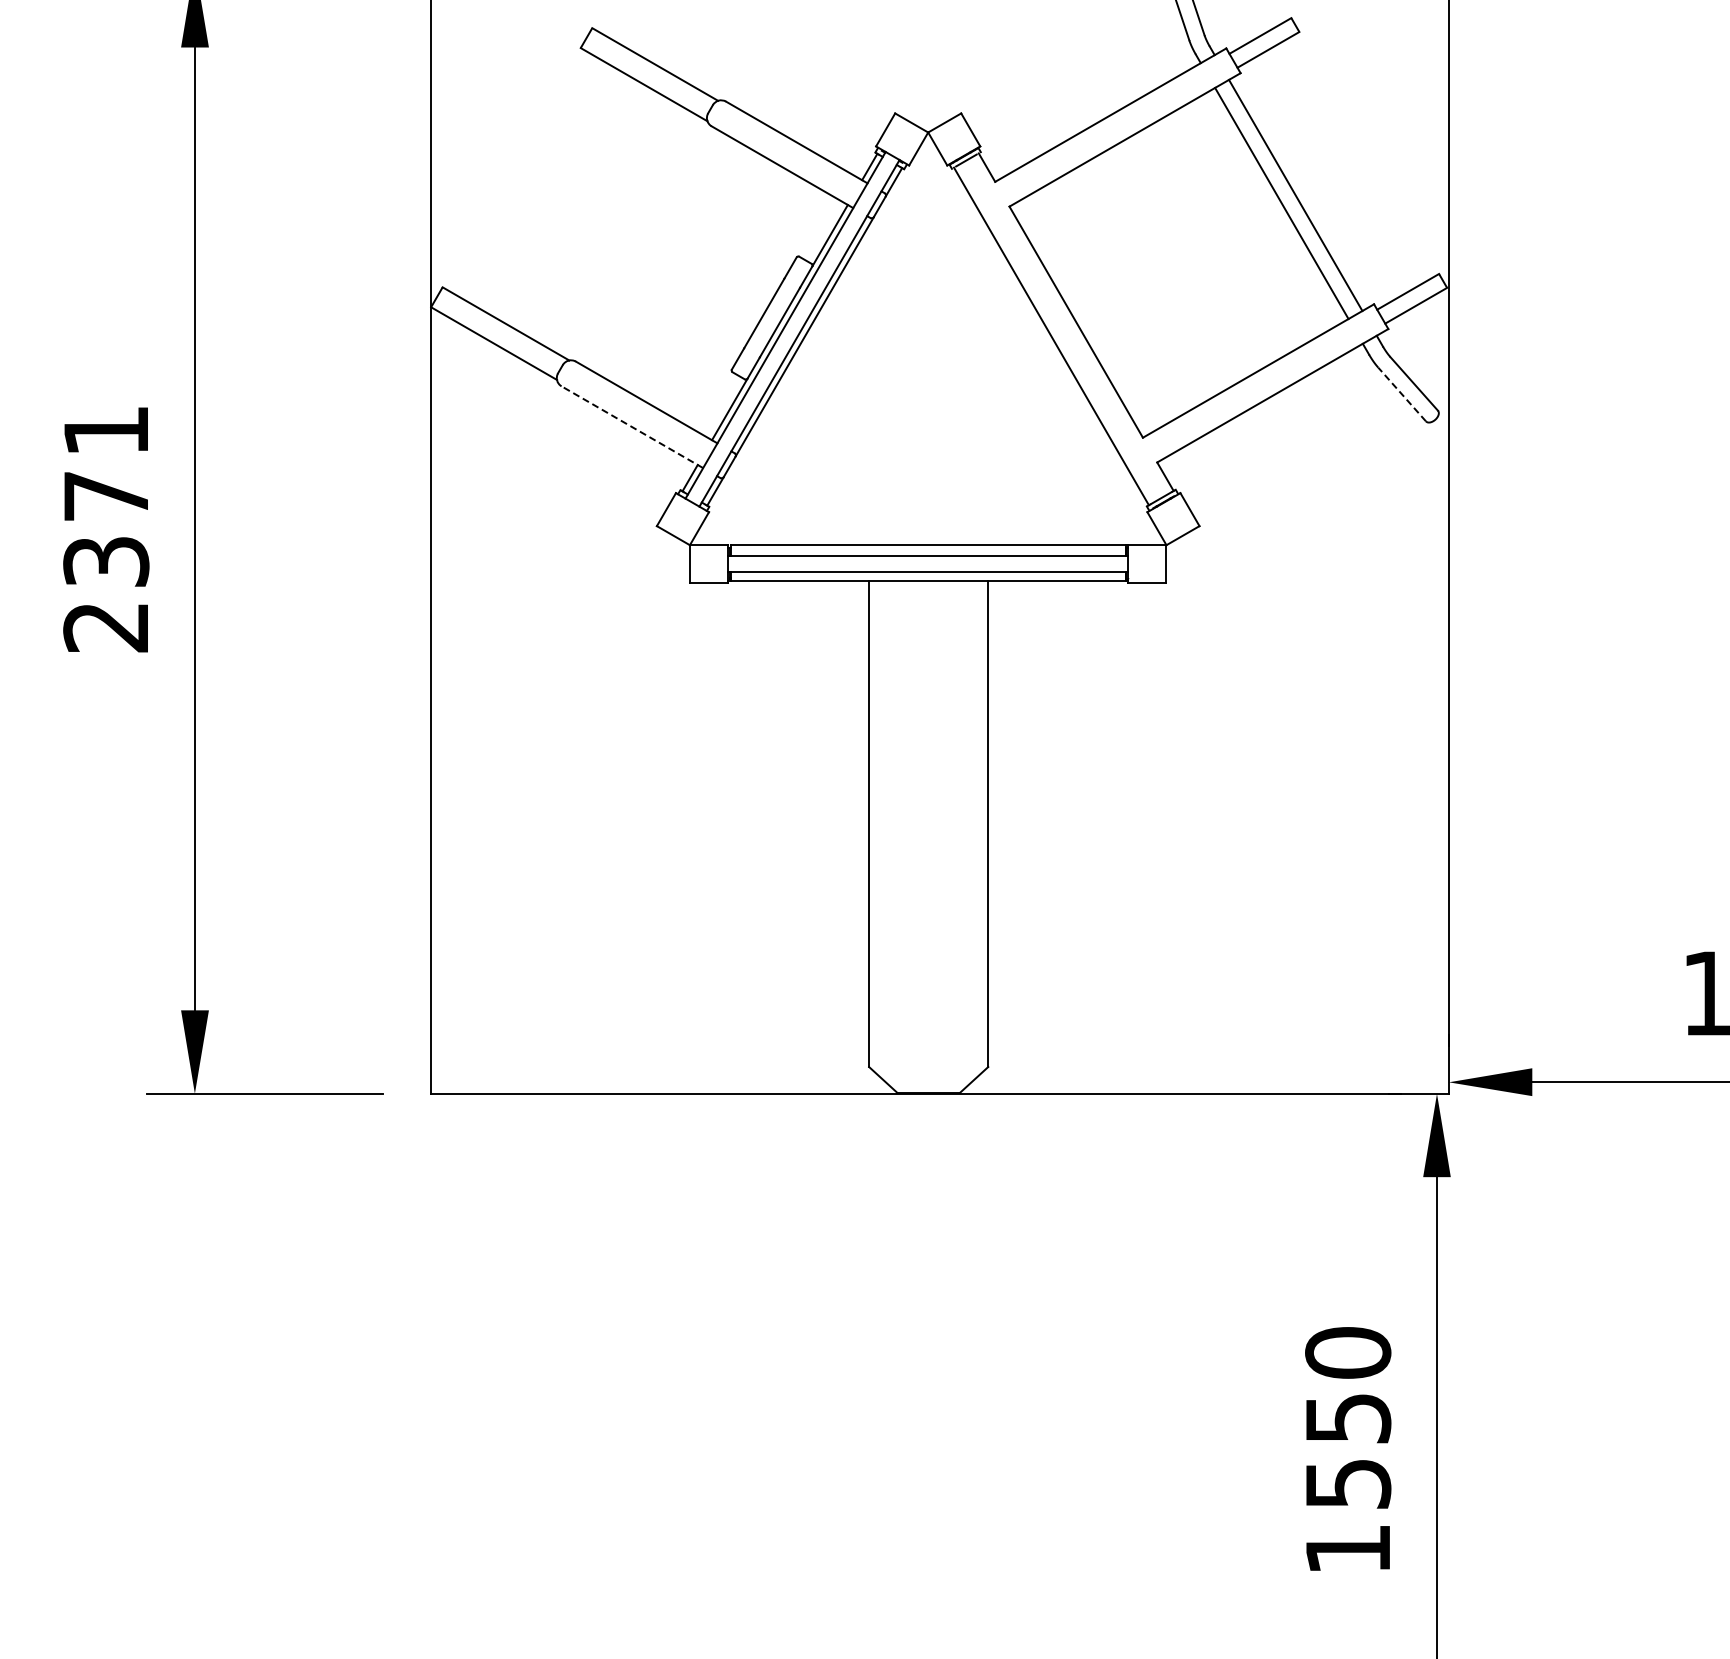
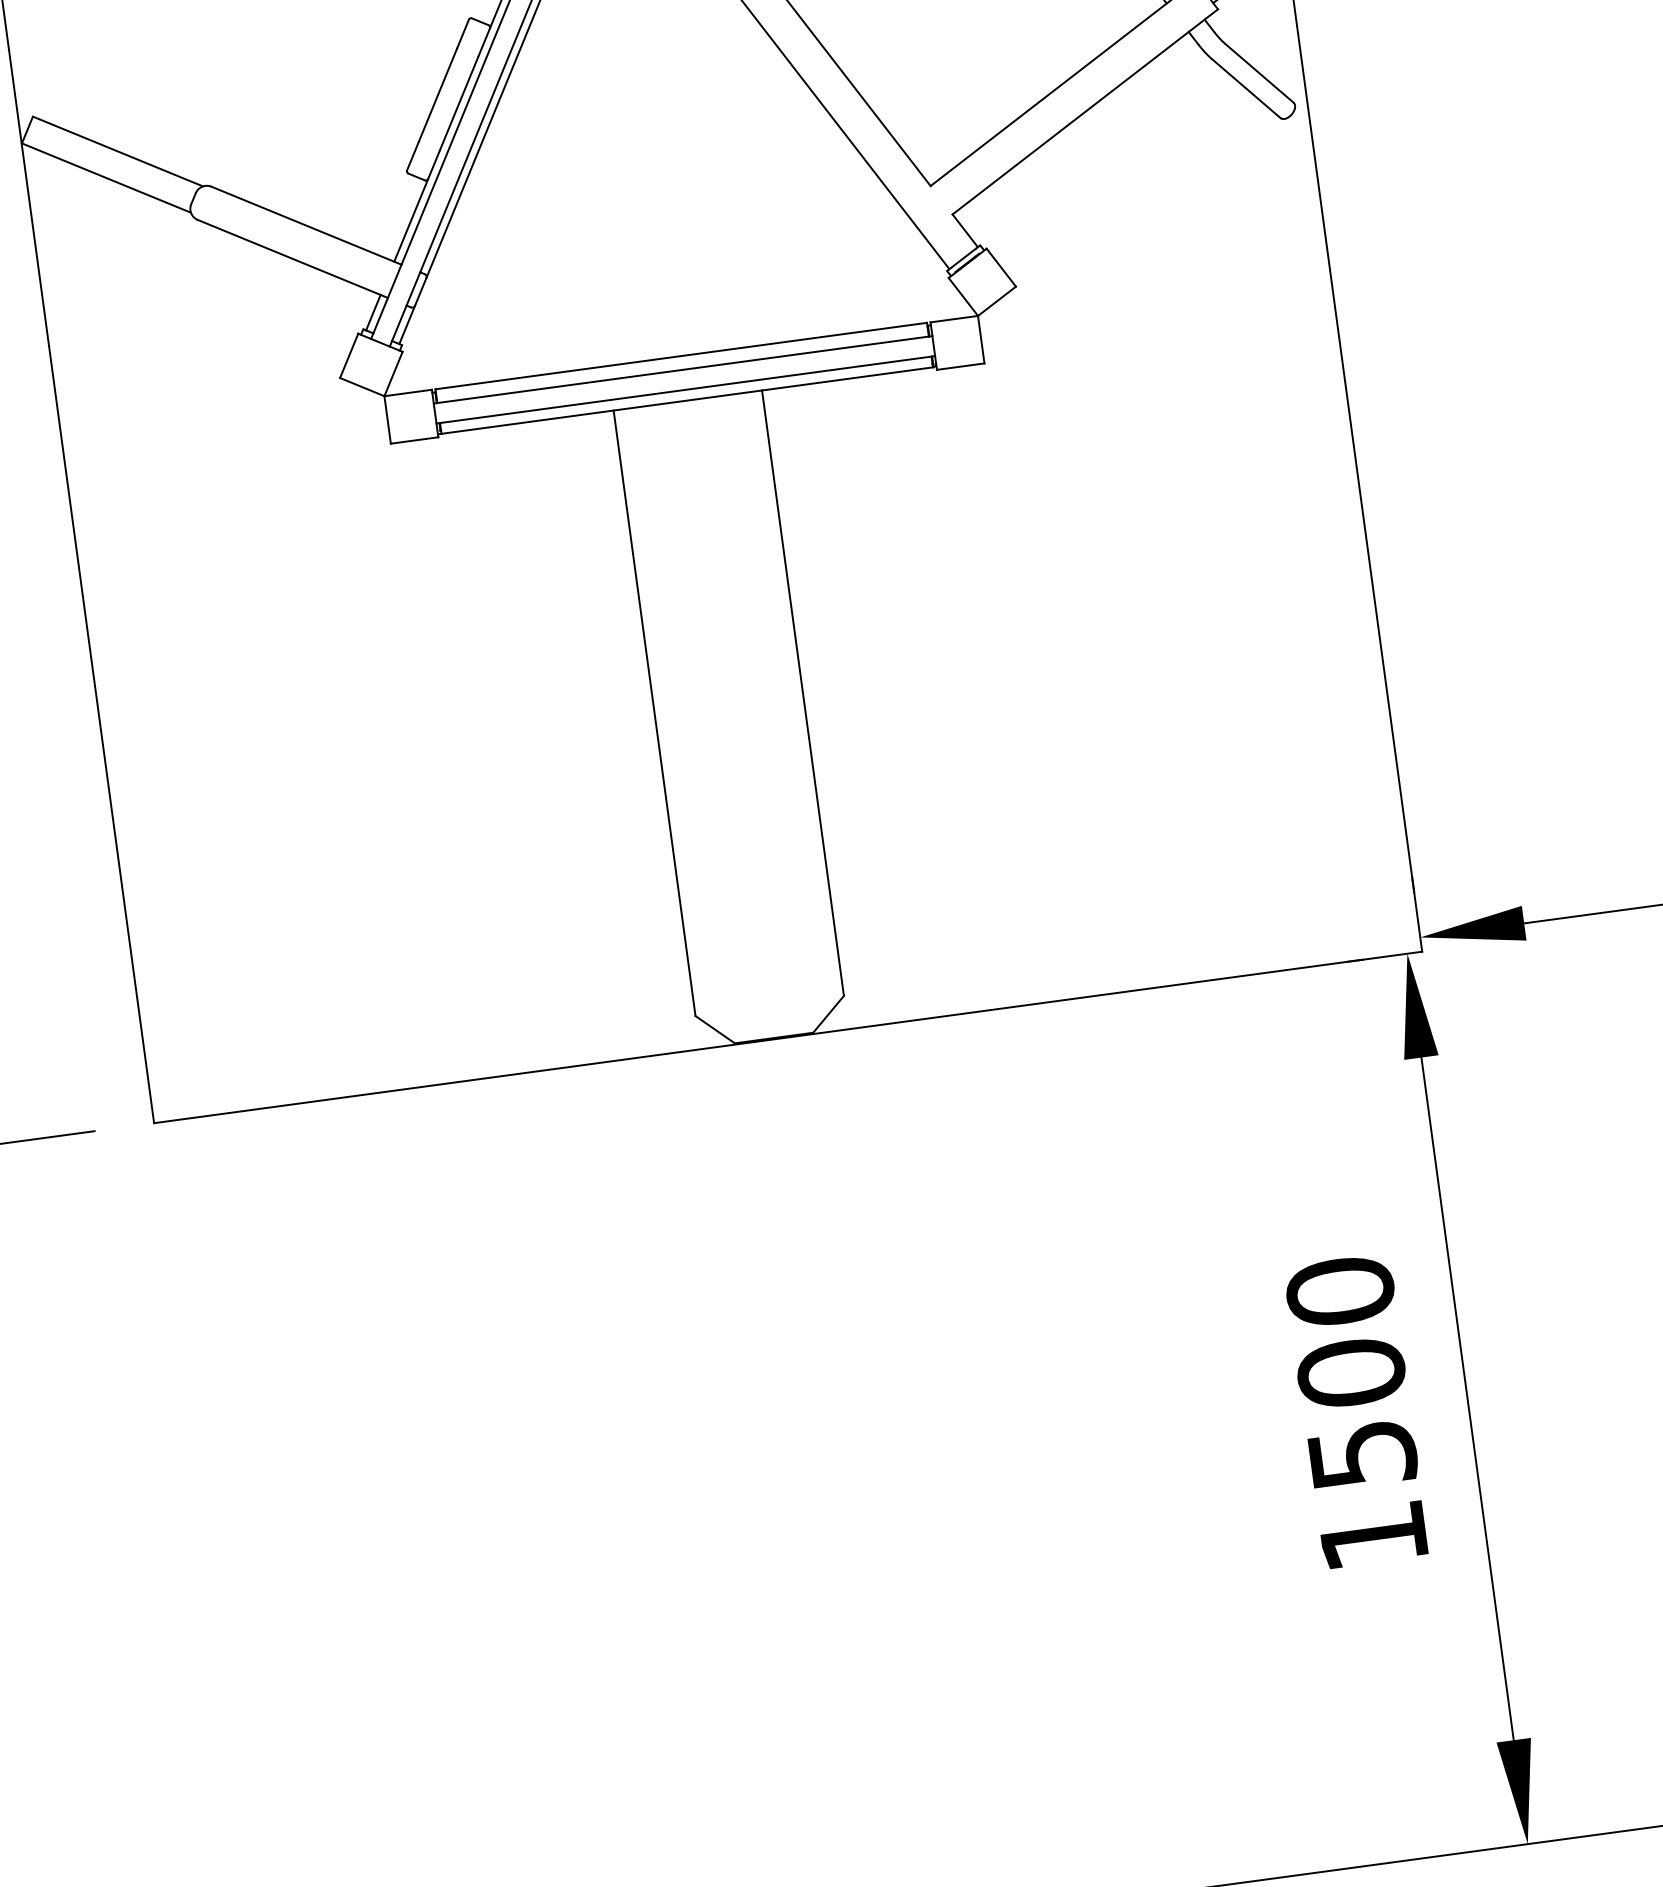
line: (1402, 394) -> (1246, 88), dashed -> solid
line: (632, 427) -> (293, 259), dashed -> solid
text: (1348, 1418) -> (1351, 1373), 1550 -> 1500

